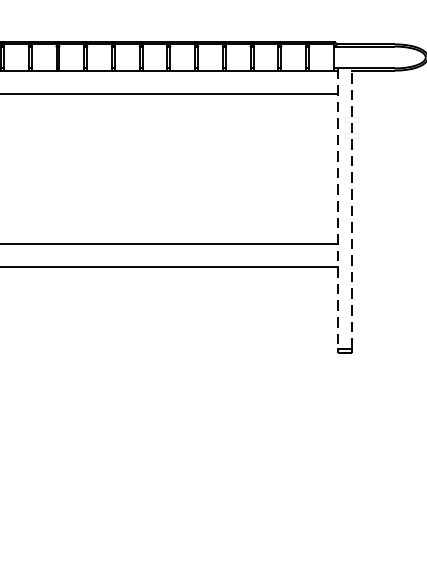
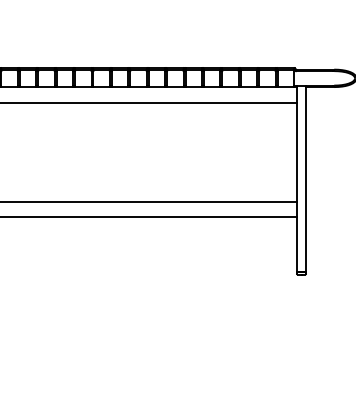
line: (352, 208) -> (306, 178), dashed -> solid
line: (337, 209) -> (296, 179), dashed -> solid

